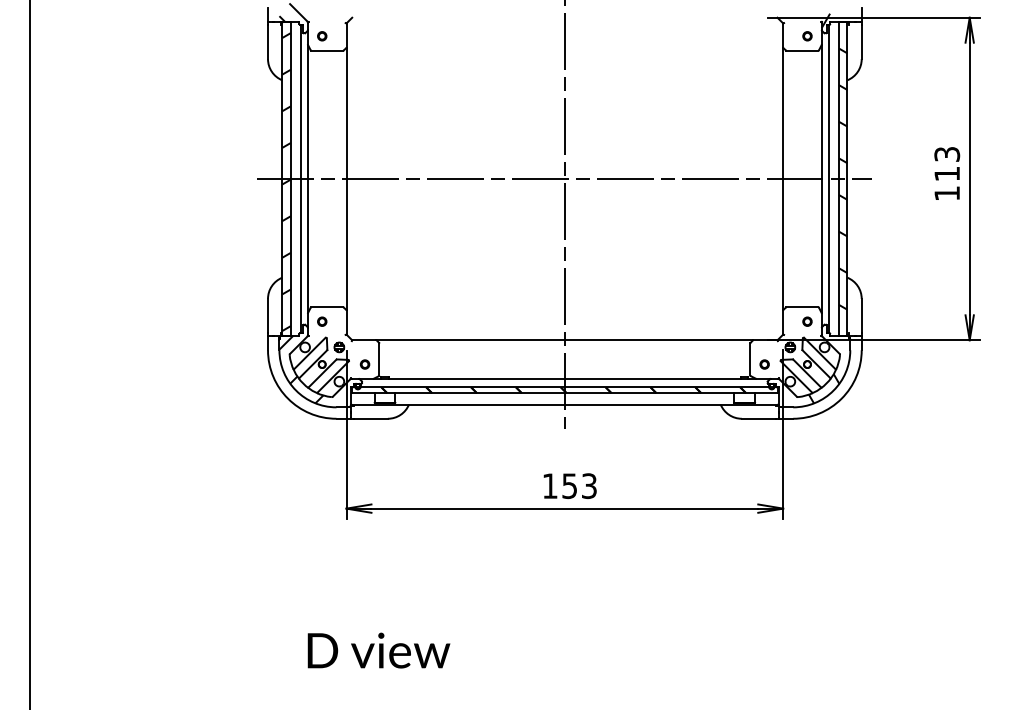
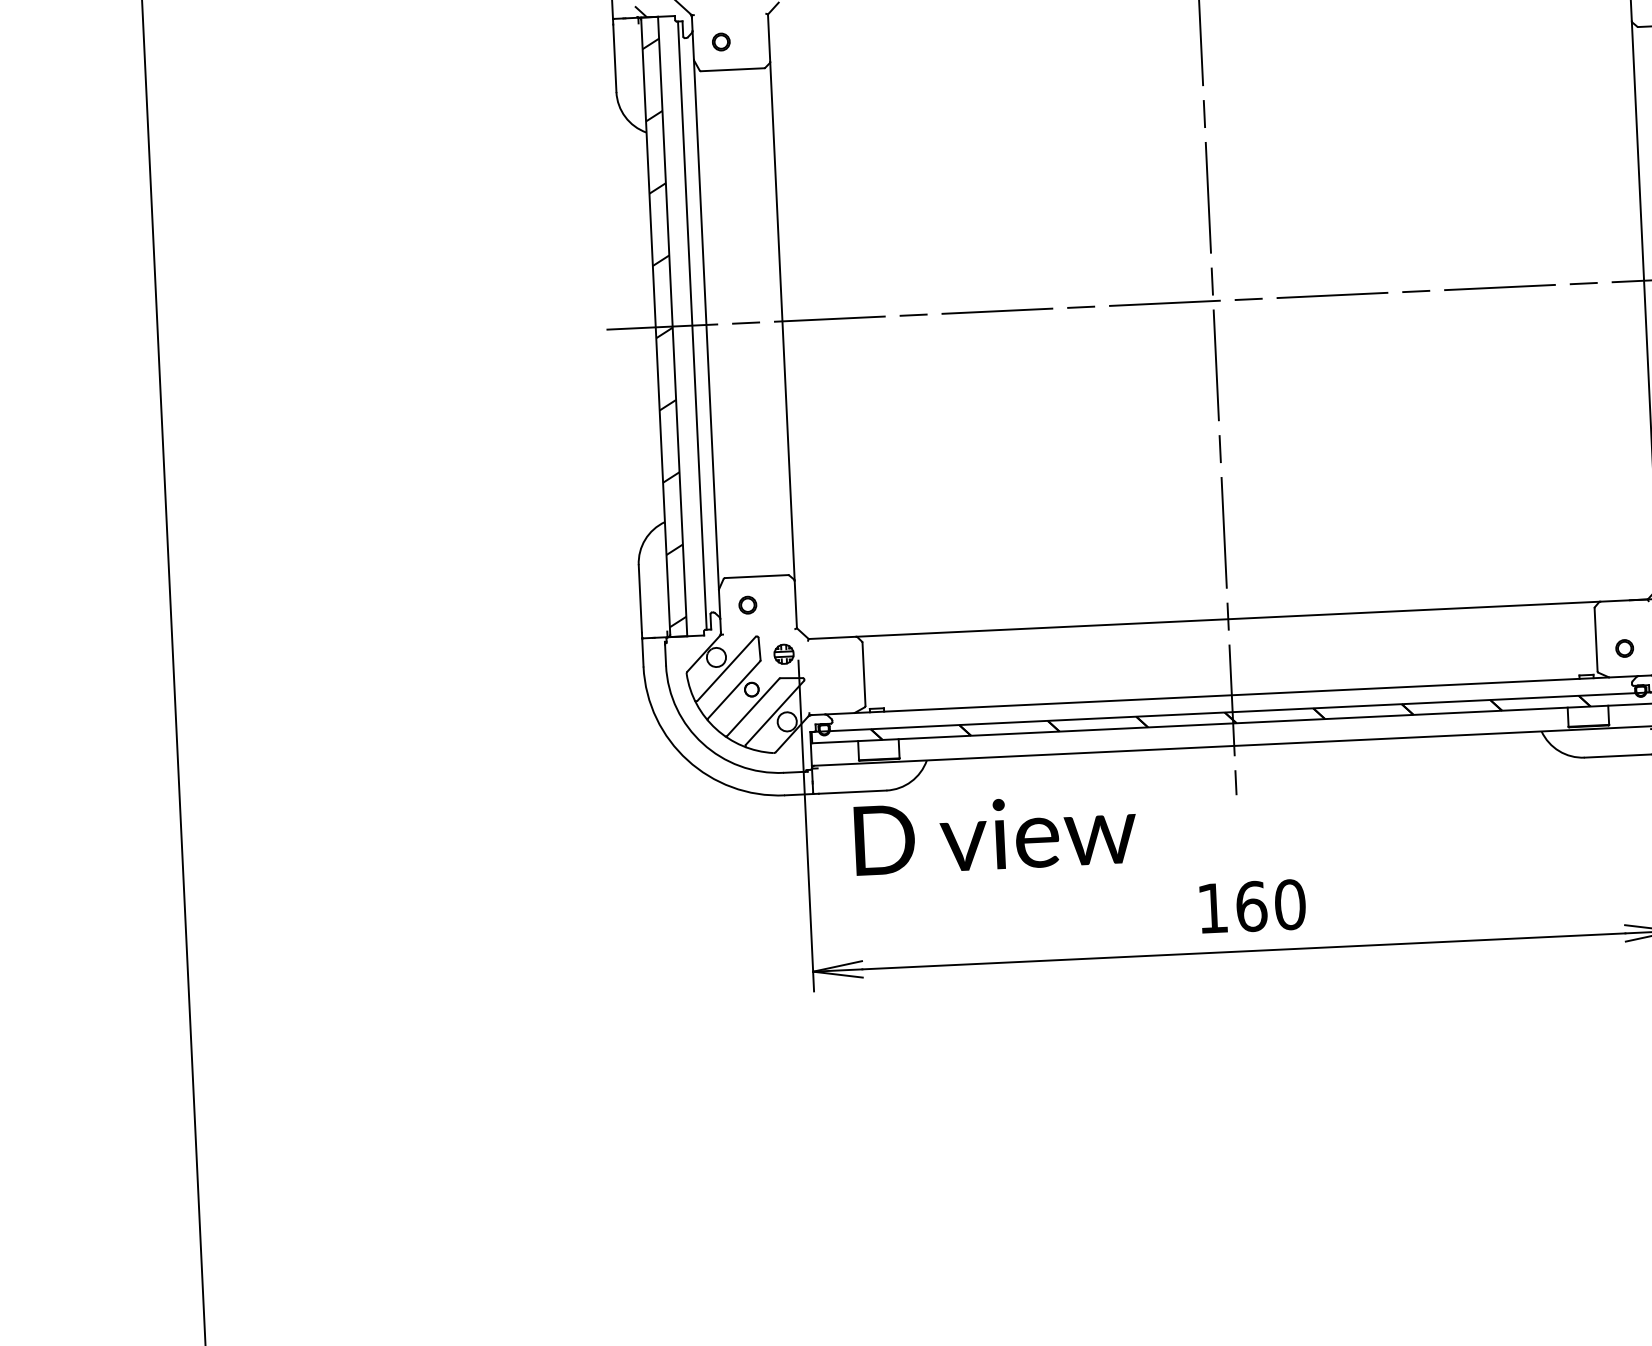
hatch: (301, 363) -> (710, 689), removed
part: (364, 364) -> (835, 685), removed
text: (579, 486) -> (1270, 906), 153 -> 160
text: (378, 650) -> (994, 834), moved

